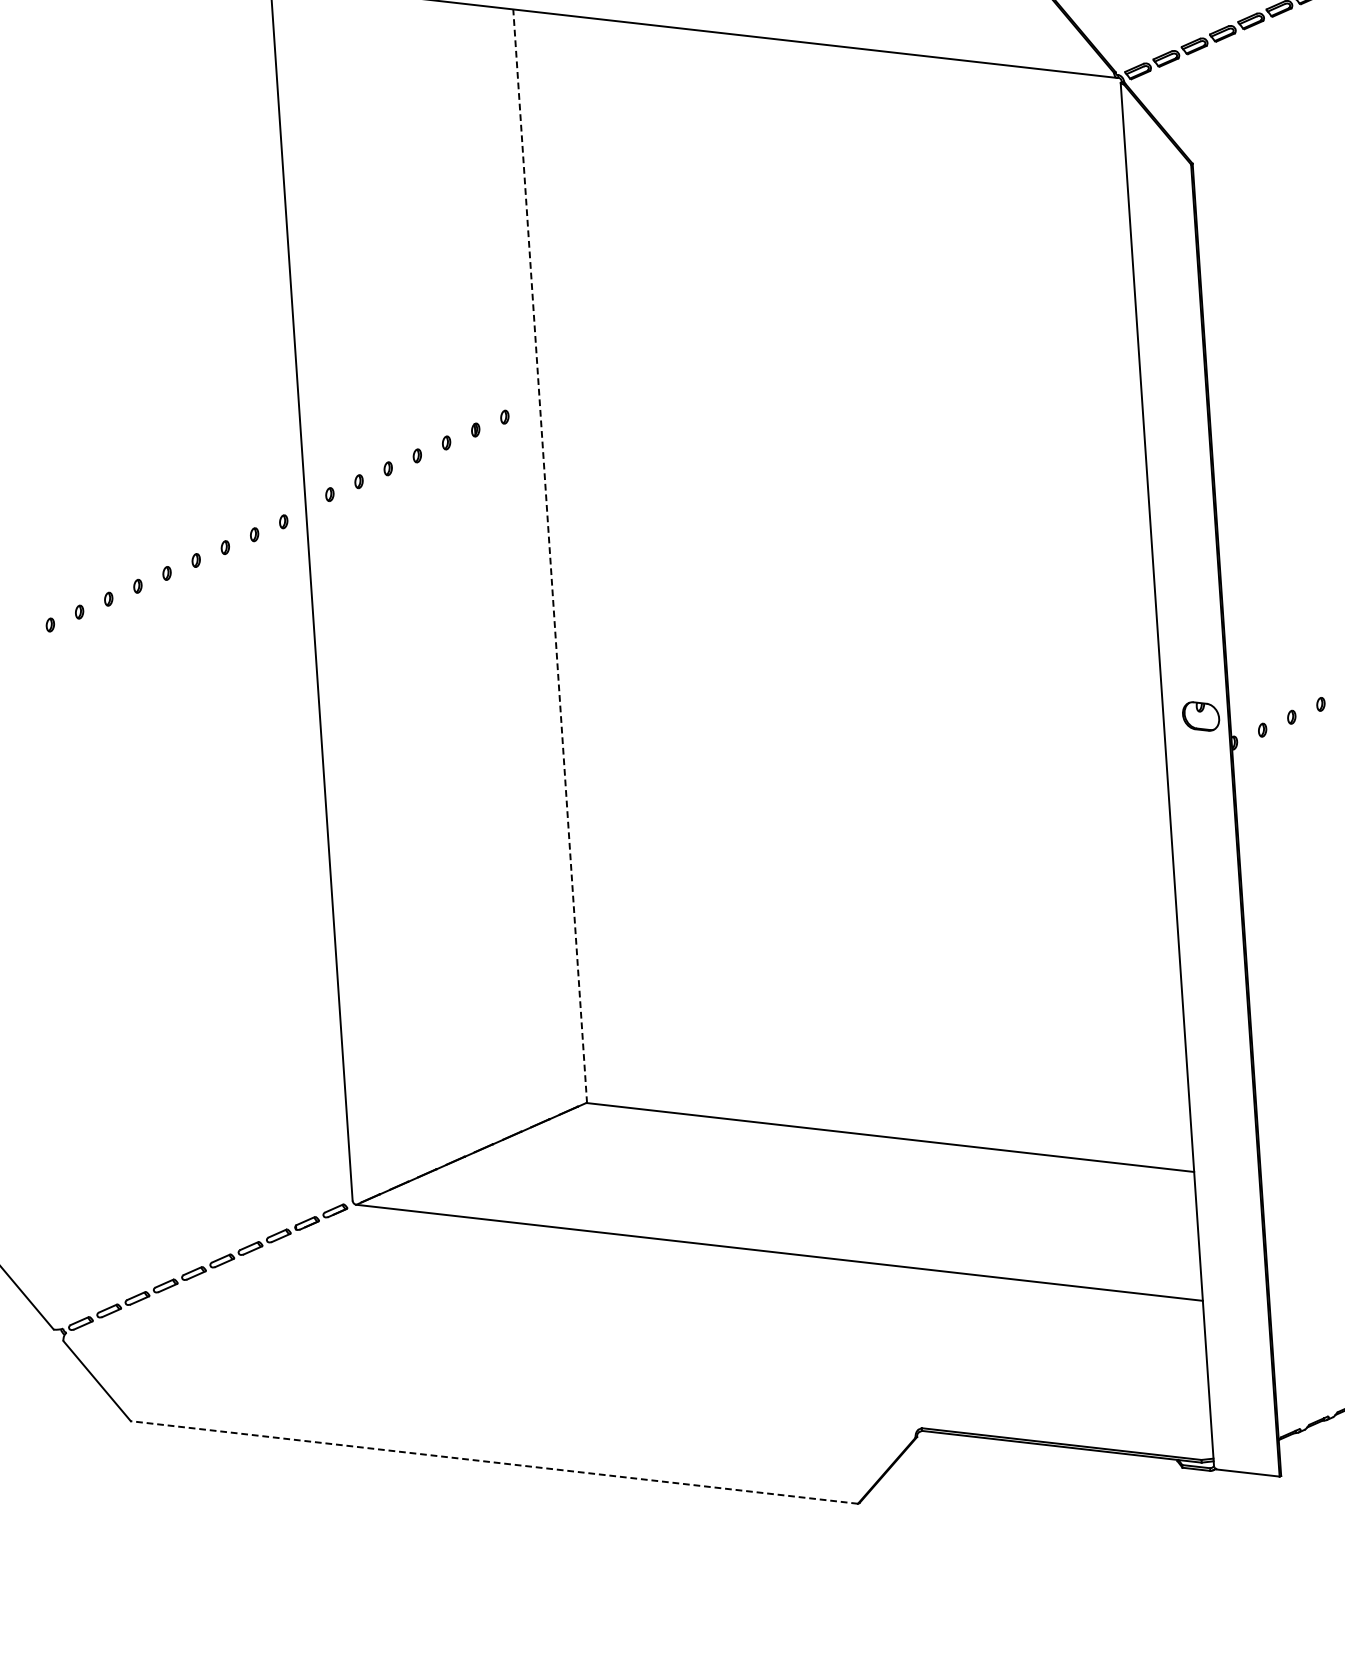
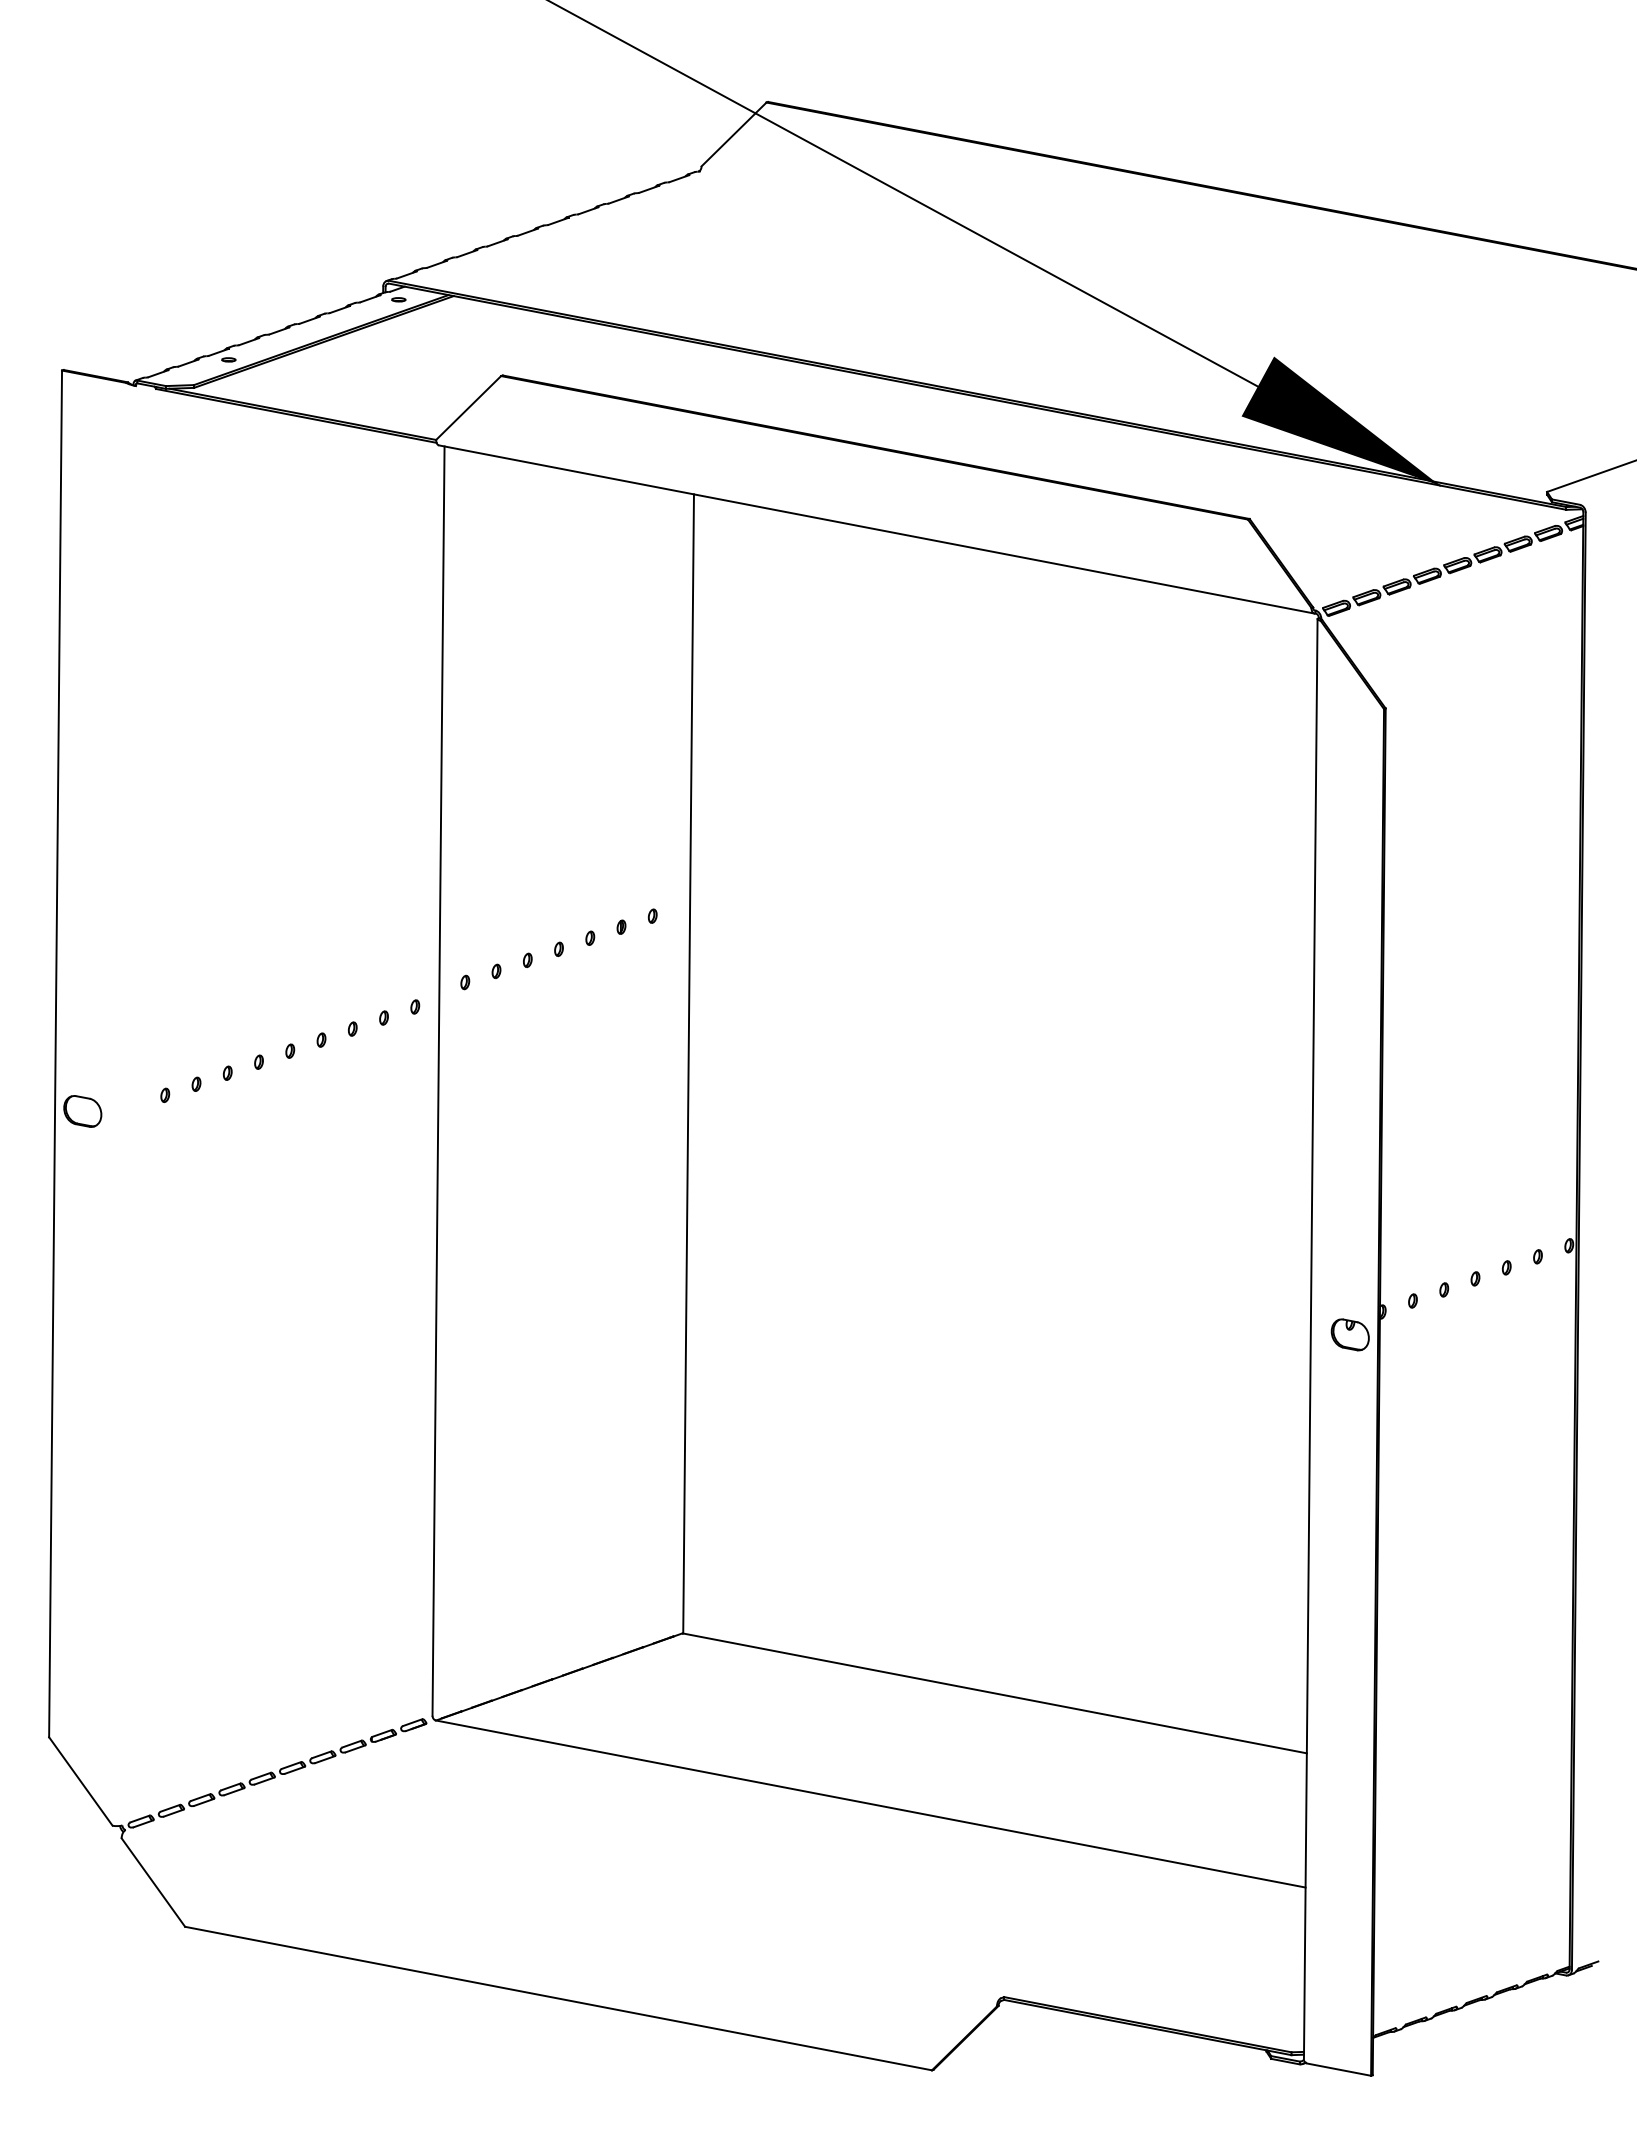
line: (550, 555) -> (688, 1063), dashed -> solid
part: (1200, 716) -> (1349, 1334), moved
line: (494, 1462) -> (558, 1998), dashed -> solid

